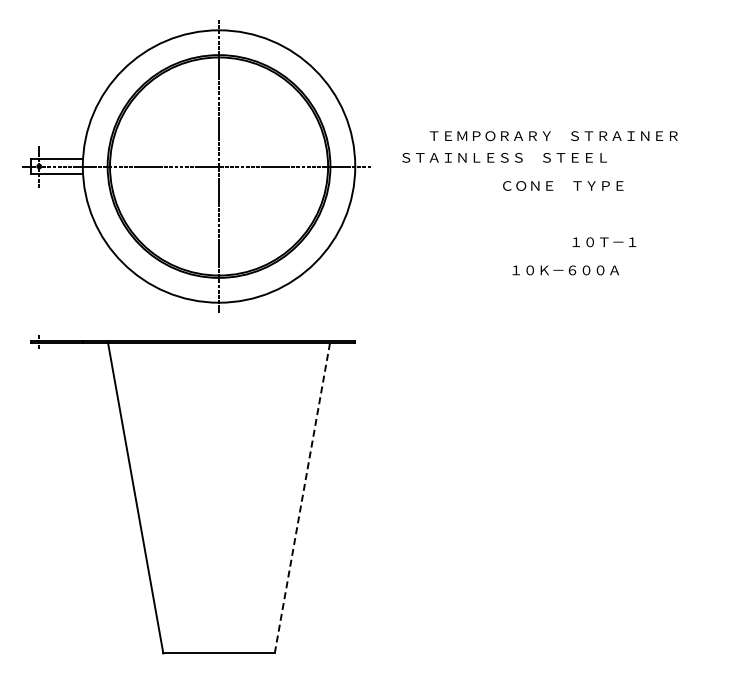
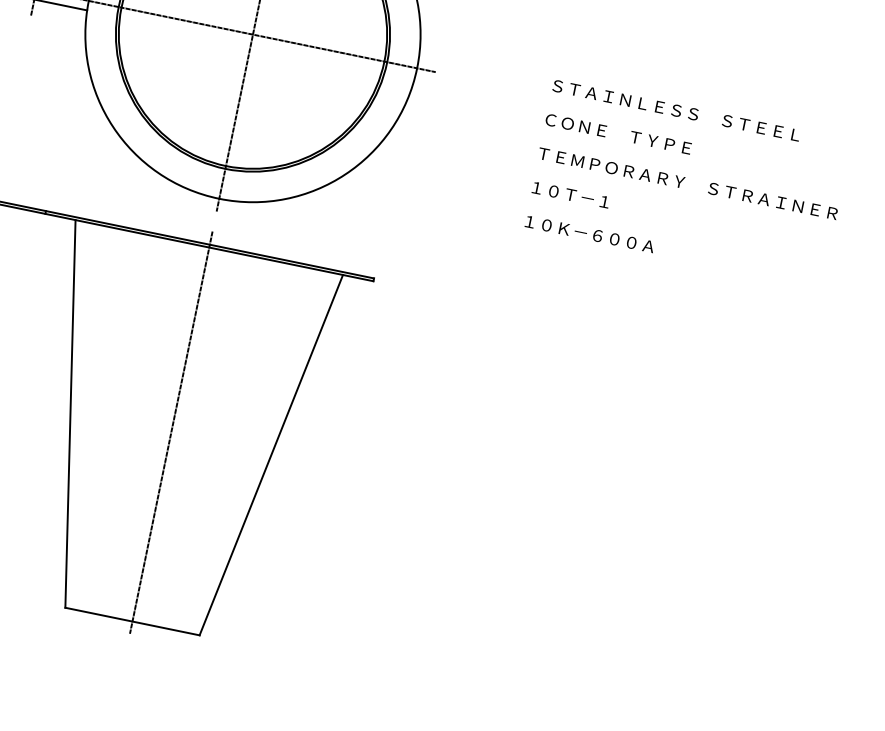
text: (553, 135) -> (687, 182), moved
text: (504, 157) -> (676, 110), moved
text: (563, 185) -> (618, 133), moved
text: (604, 242) -> (571, 195), moved
text: (565, 270) -> (589, 234), moved
line: (219, 496) -> (171, 432), added
line: (302, 498) -> (271, 455), dashed -> solid

